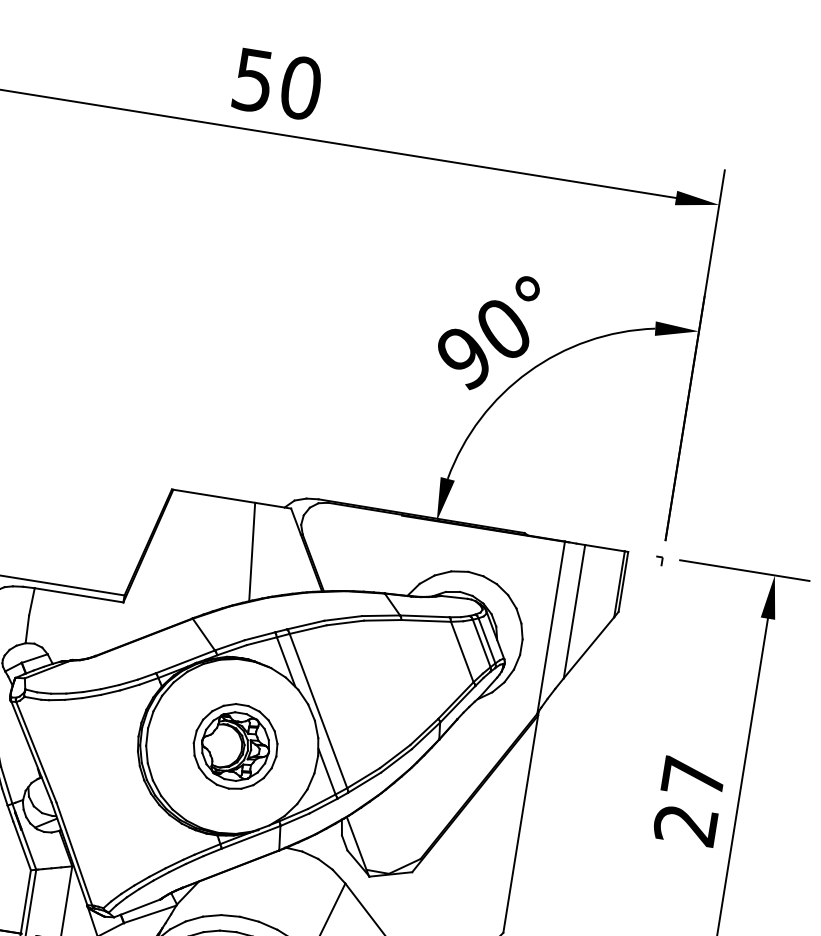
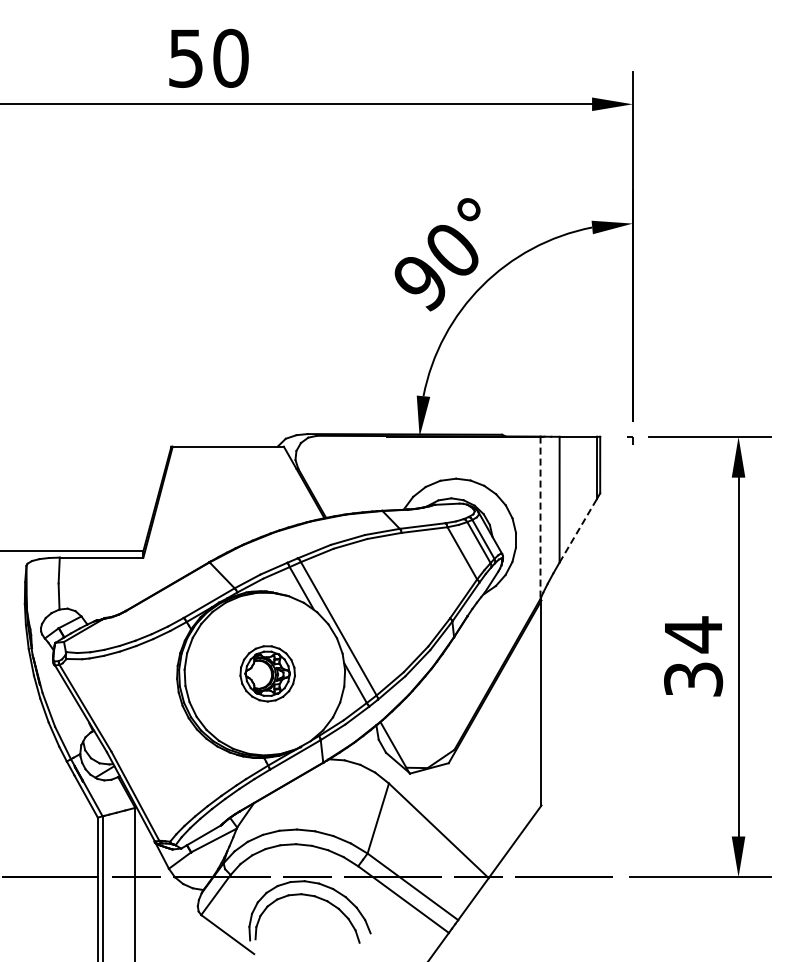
line: (251, 552) -> (253, 492), removed
line: (551, 628) -> (540, 518), solid -> dashed
line: (589, 647) -> (578, 530), solid -> dashed
part: (235, 746) -> (267, 673), size x0.7
text: (689, 800) -> (693, 656), 27 -> 34

